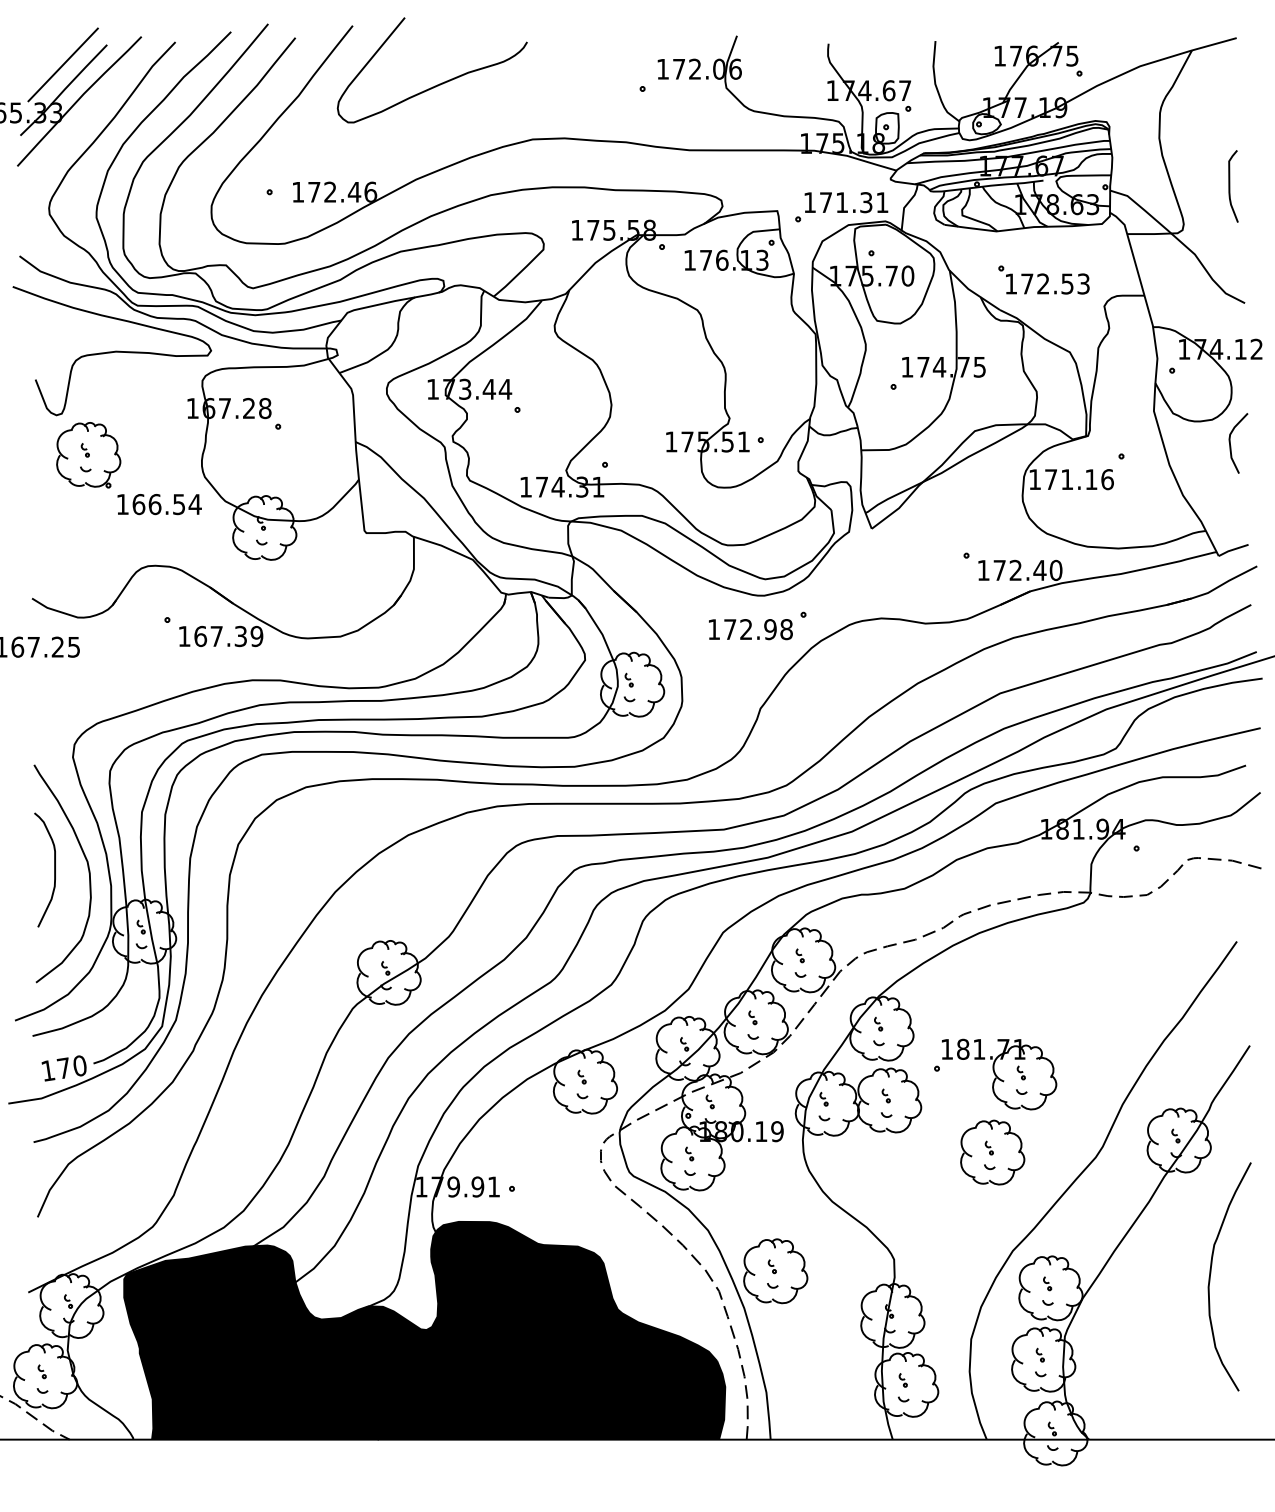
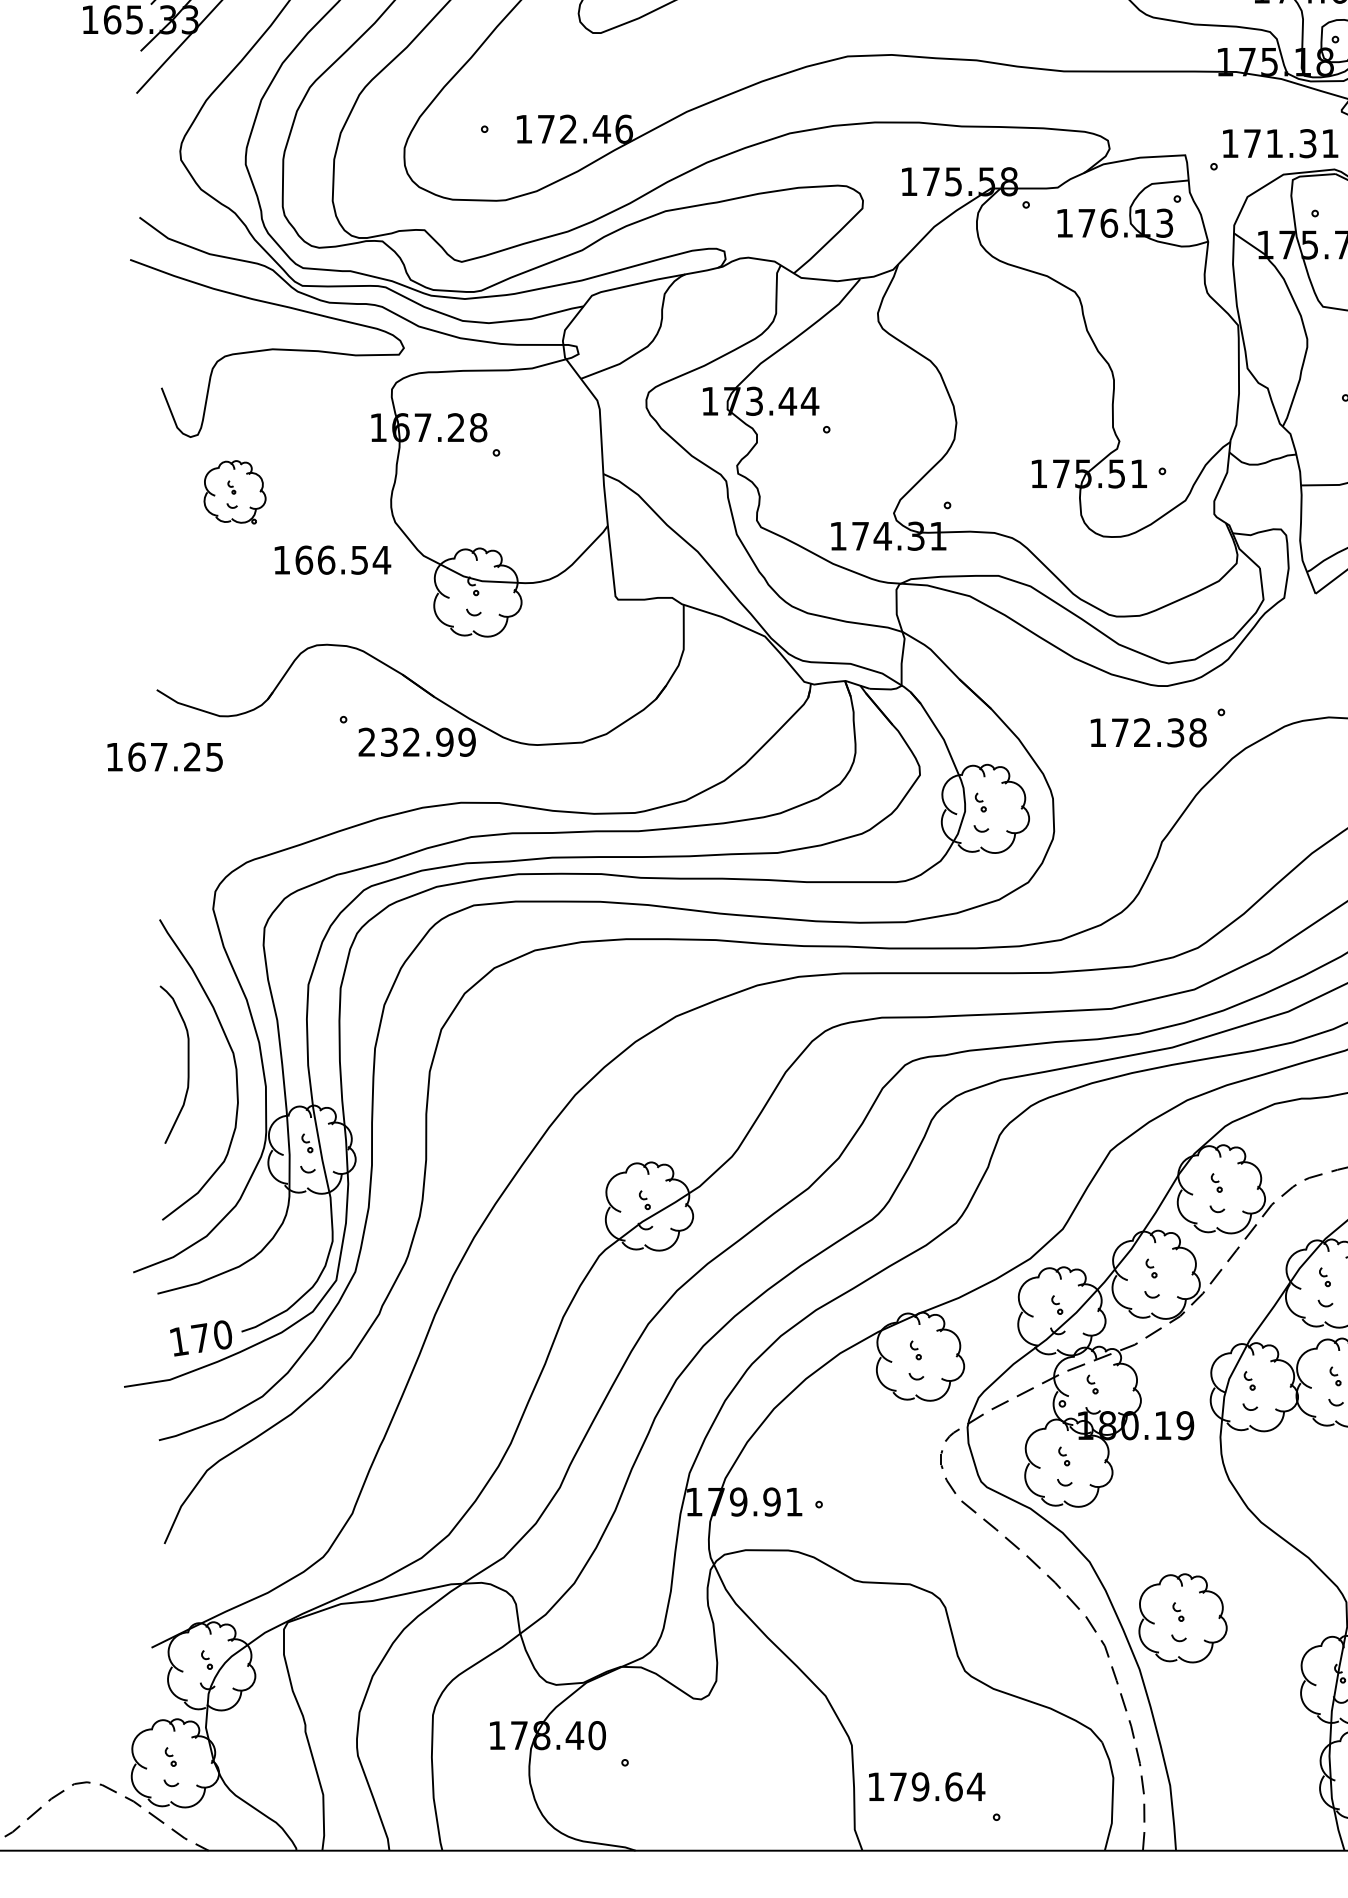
part: (88, 455) -> (234, 492), size x0.7
text: (770, 629) -> (1175, 732), 172.98 -> 172.38
text: (212, 636) -> (405, 742), 167.39 -> 232.99
fill: (424, 1330) -> (698, 1700), removed

